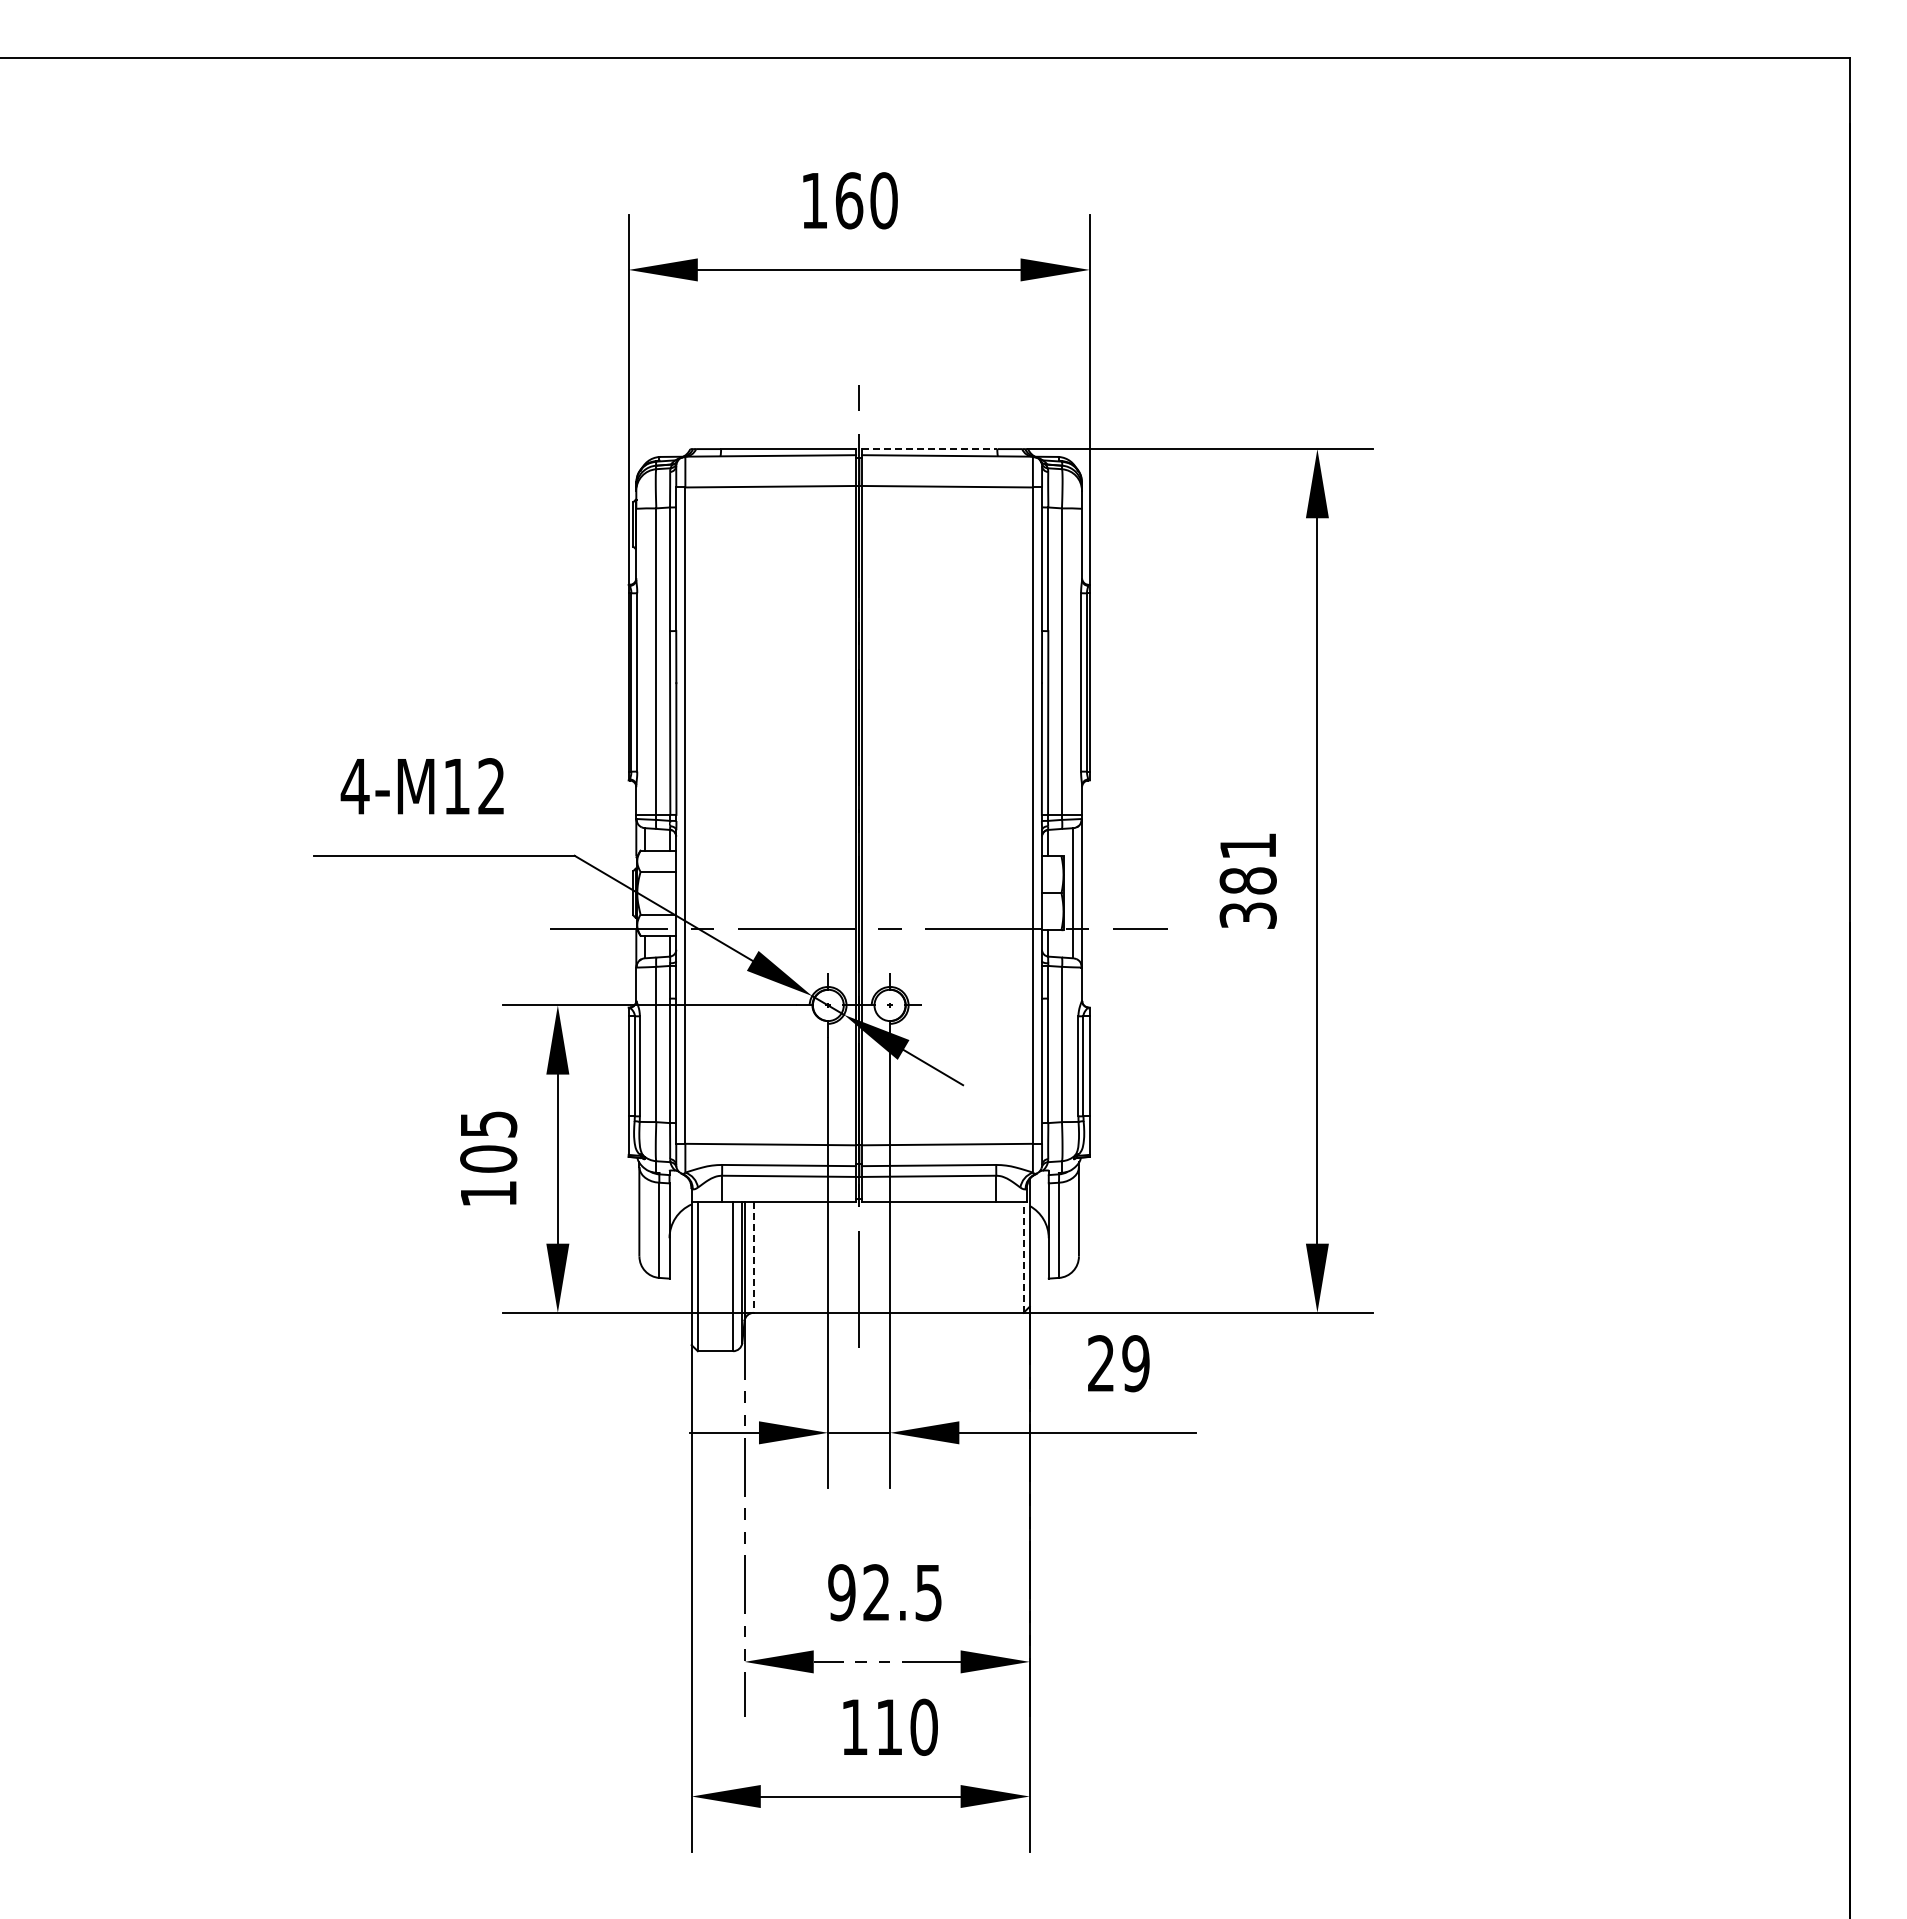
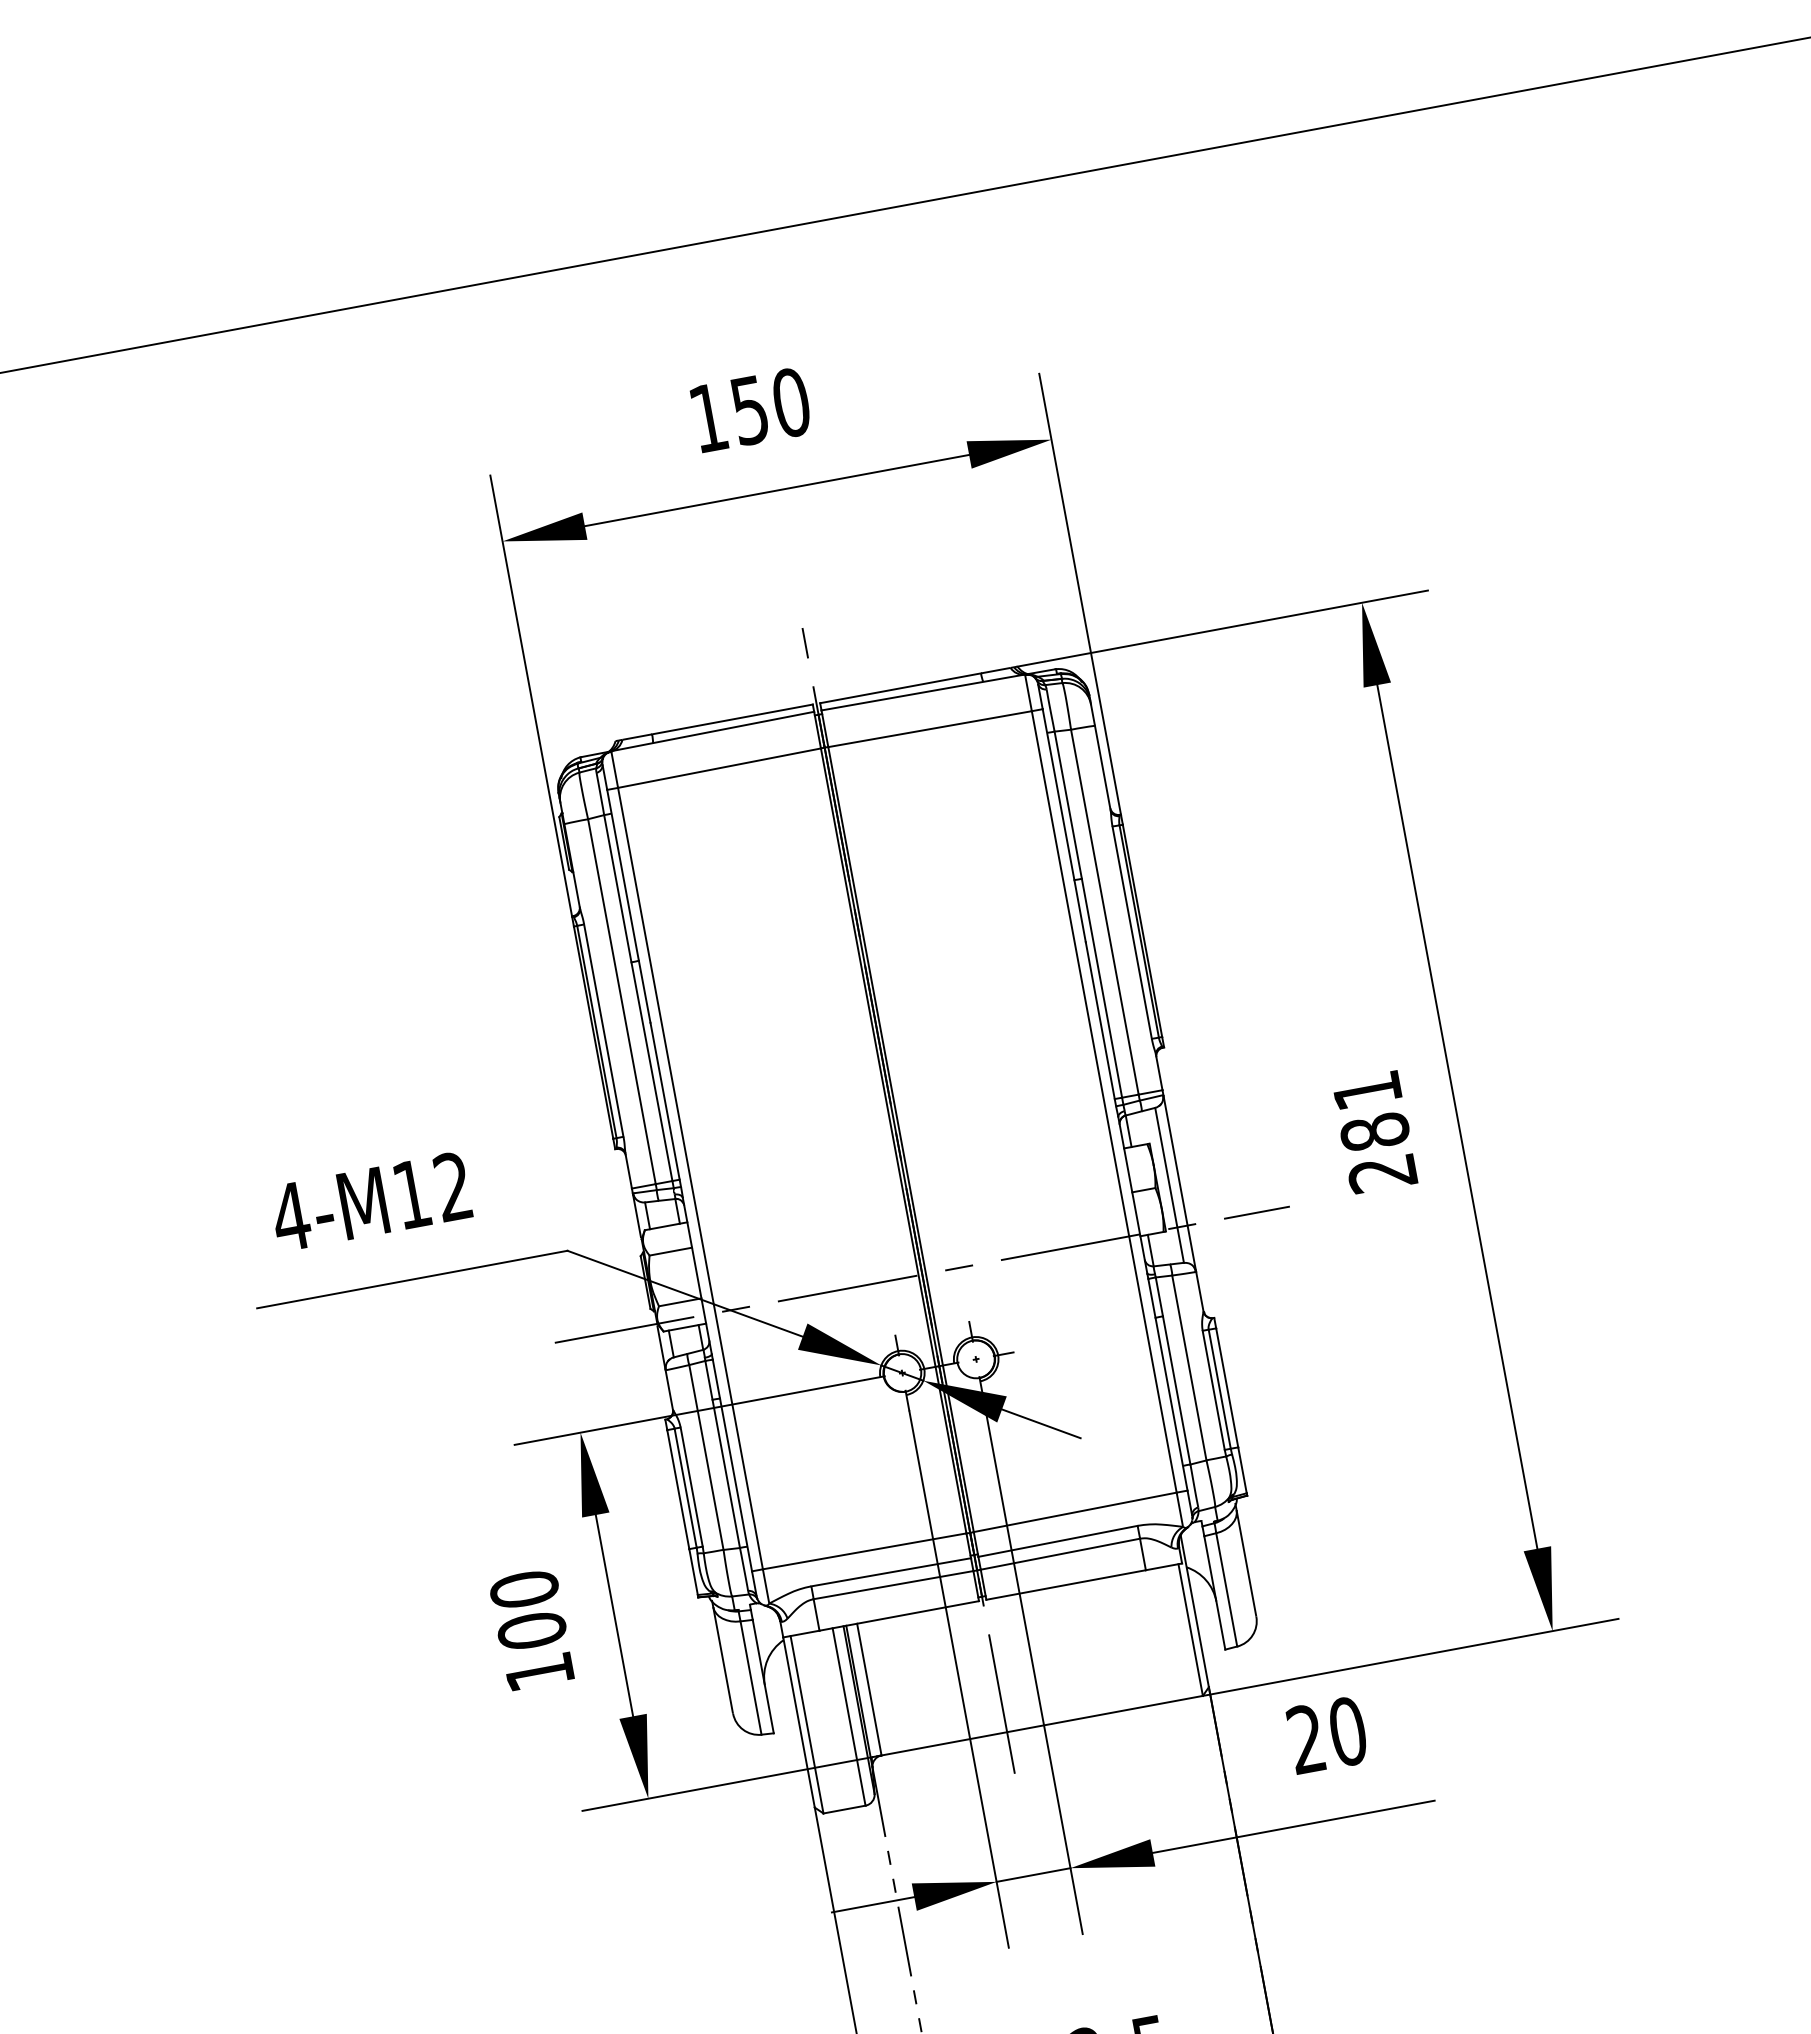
text: (849, 200) -> (750, 410), 160 -> 150
line: (929, 449) -> (900, 688), dashed -> solid
text: (1247, 915) -> (1381, 1173), 381 -> 281
text: (488, 1124) -> (524, 1589), 105 -> 100
line: (1023, 1257) -> (1190, 1630), dashed -> solid
line: (753, 1258) -> (869, 1690), dashed -> solid
text: (1135, 1363) -> (1347, 1731), 29 -> 20

